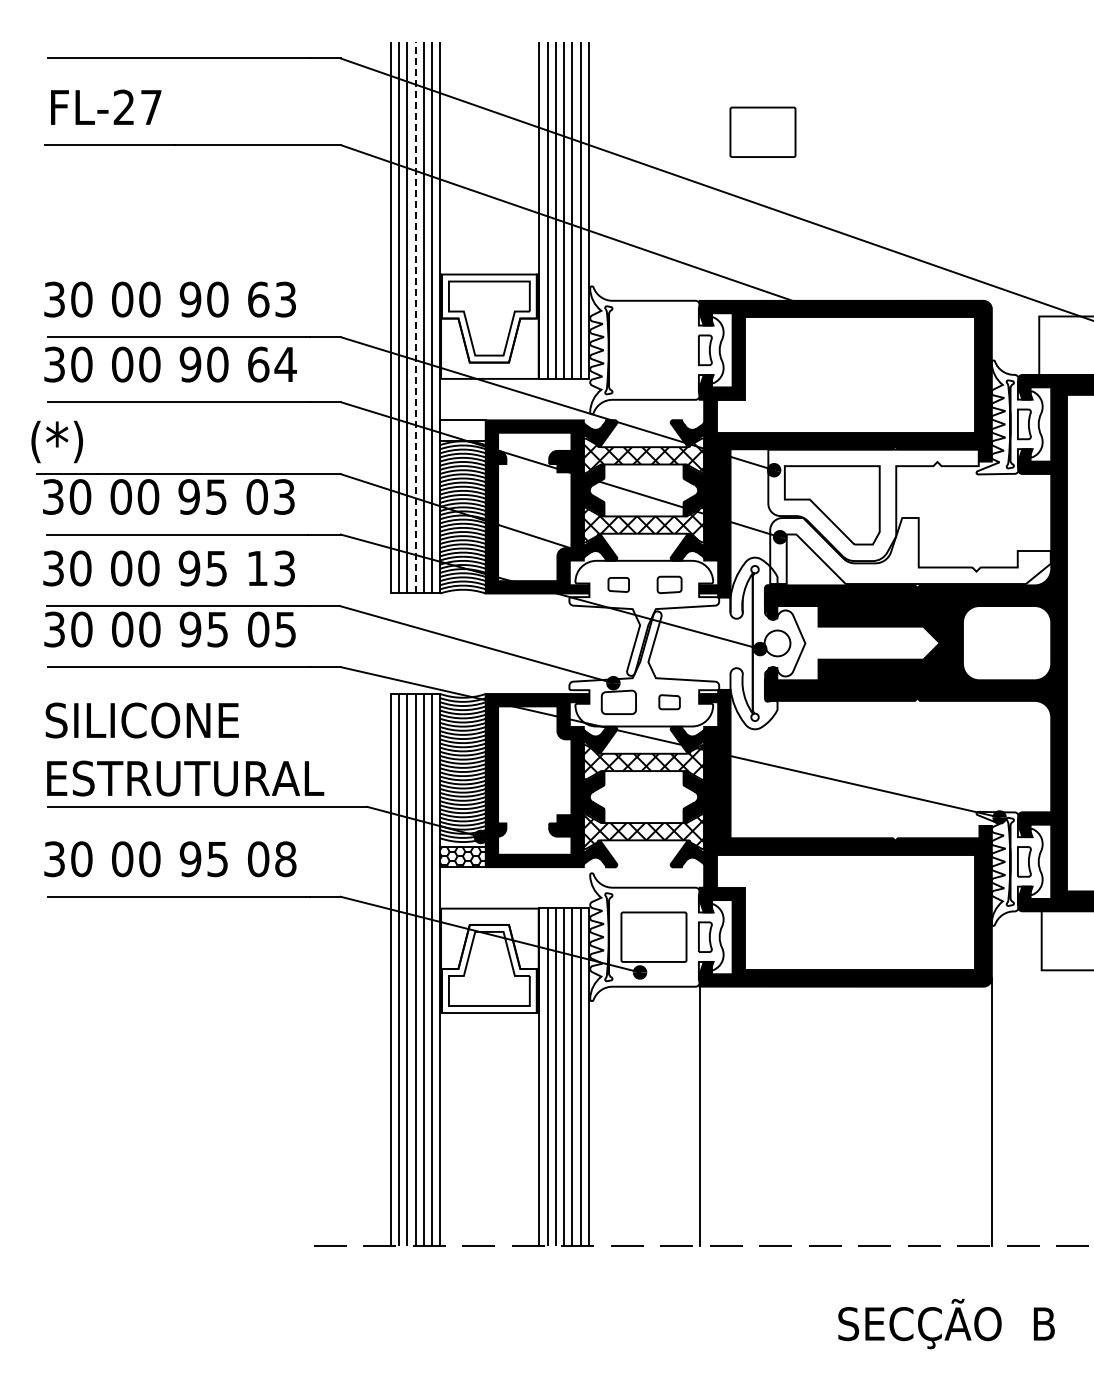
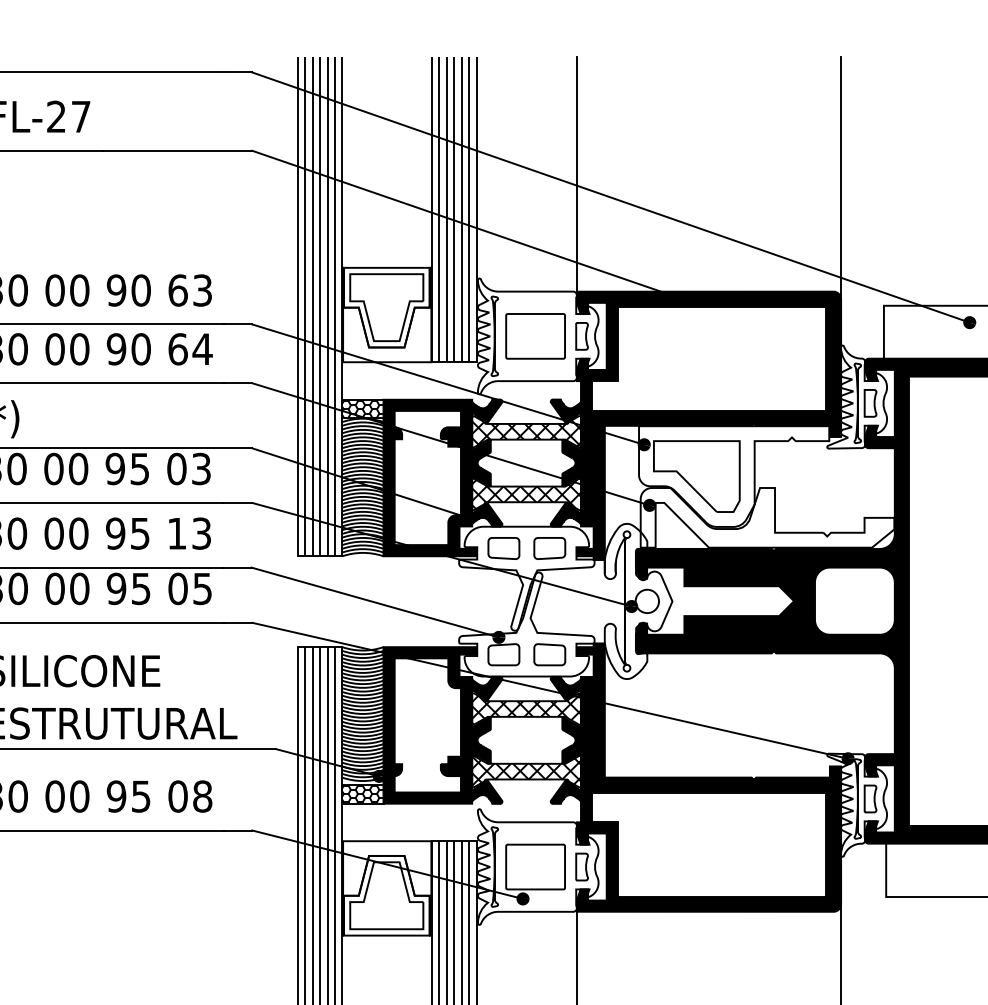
part: (762, 131) -> (535, 335), moved
line: (699, 170) -> (576, 173), added
line: (991, 175) -> (840, 178), added
line: (415, 317) -> (319, 306), dashed -> solid
hatch: (462, 430) -> (362, 408), added
part: (618, 584) -> (503, 548), size x1.67
part: (669, 584) -> (549, 548), size x1.43
part: (669, 701) -> (549, 653), size x1.67

